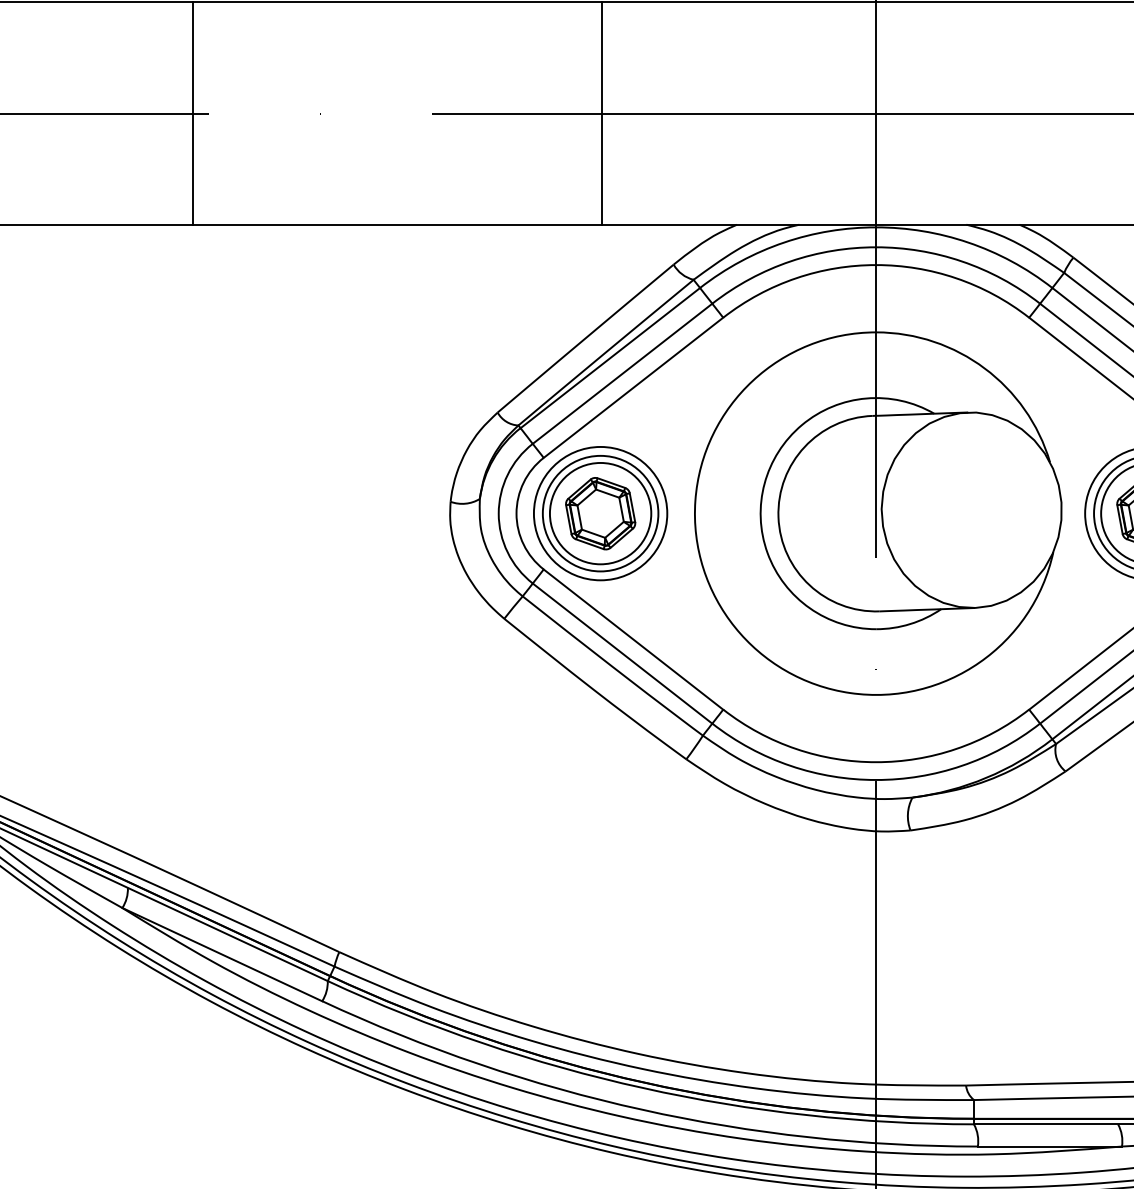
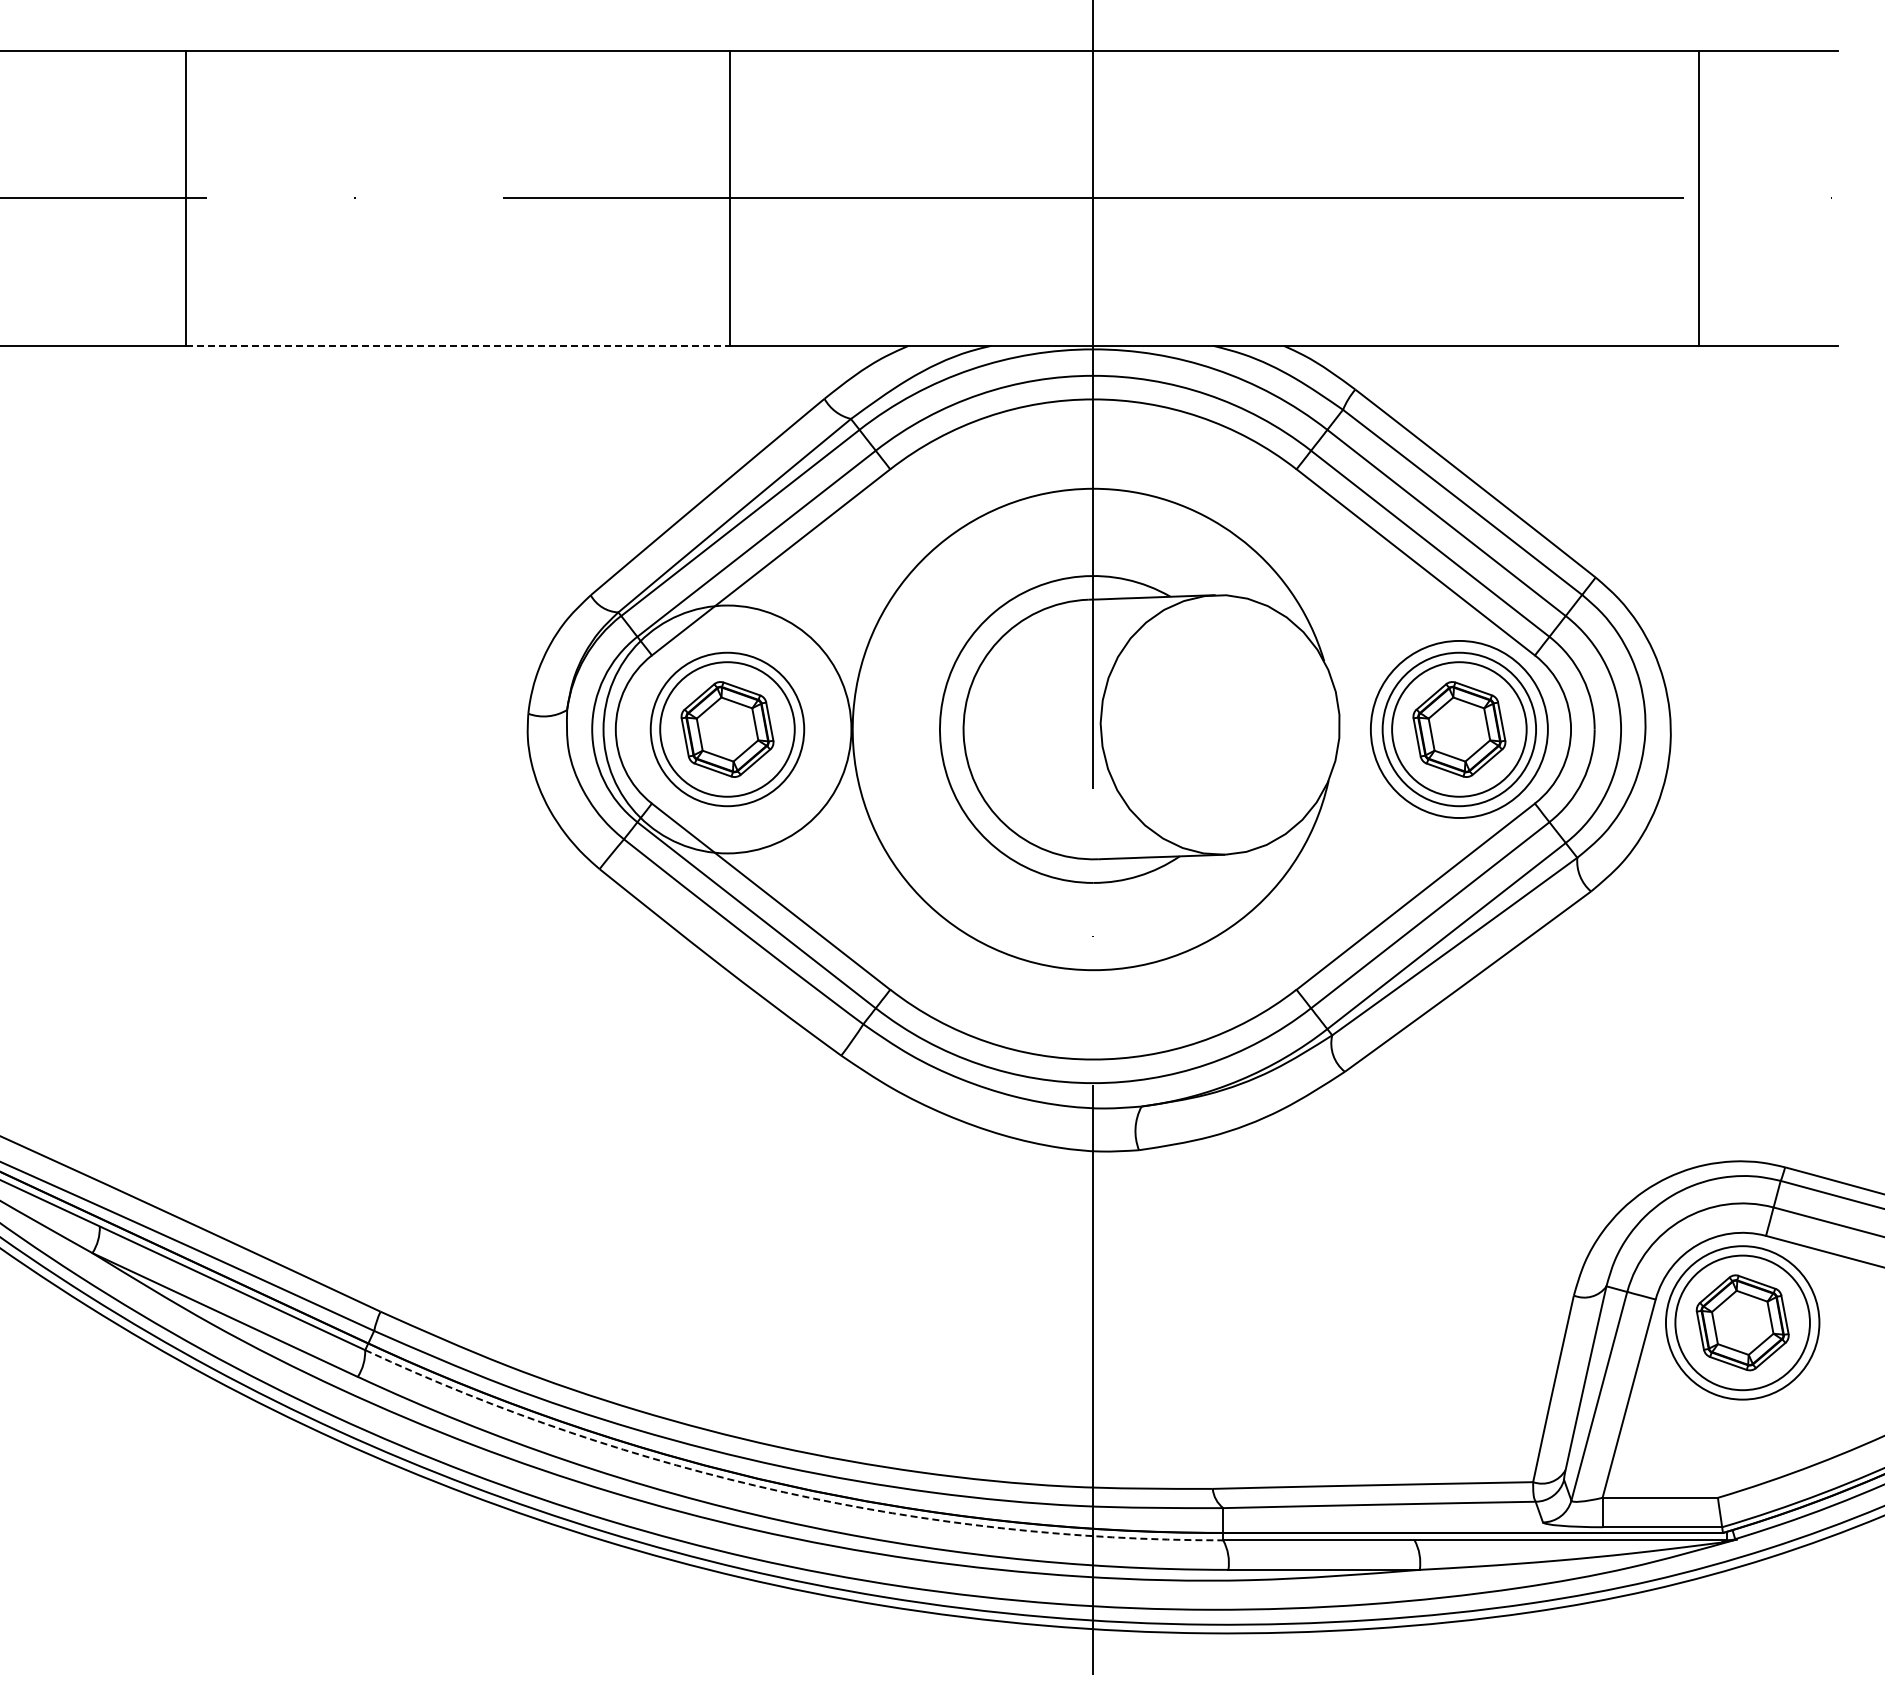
line: (398, 224) -> (458, 345), solid -> dashed
circle: (600, 513) -> (727, 729), size x1.4
arc: (642, 1088) -> (783, 1492), solid -> dashed

